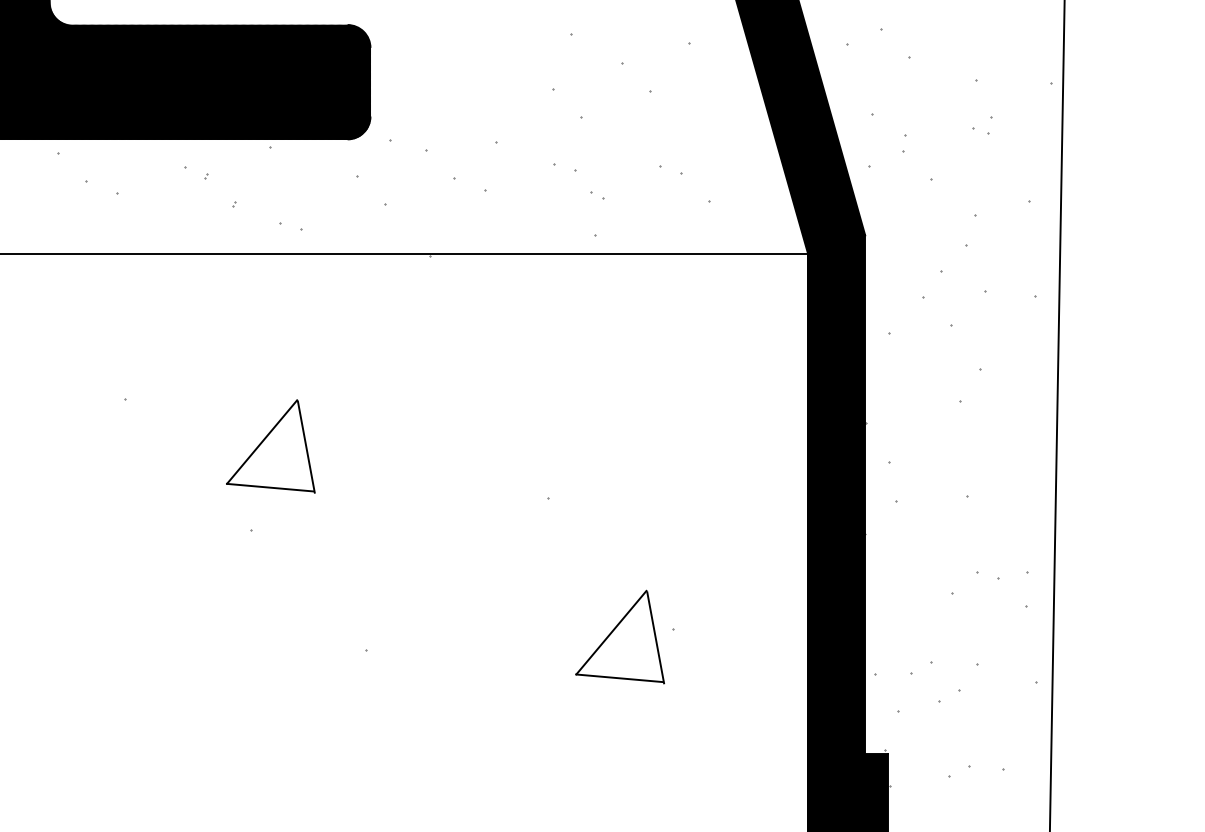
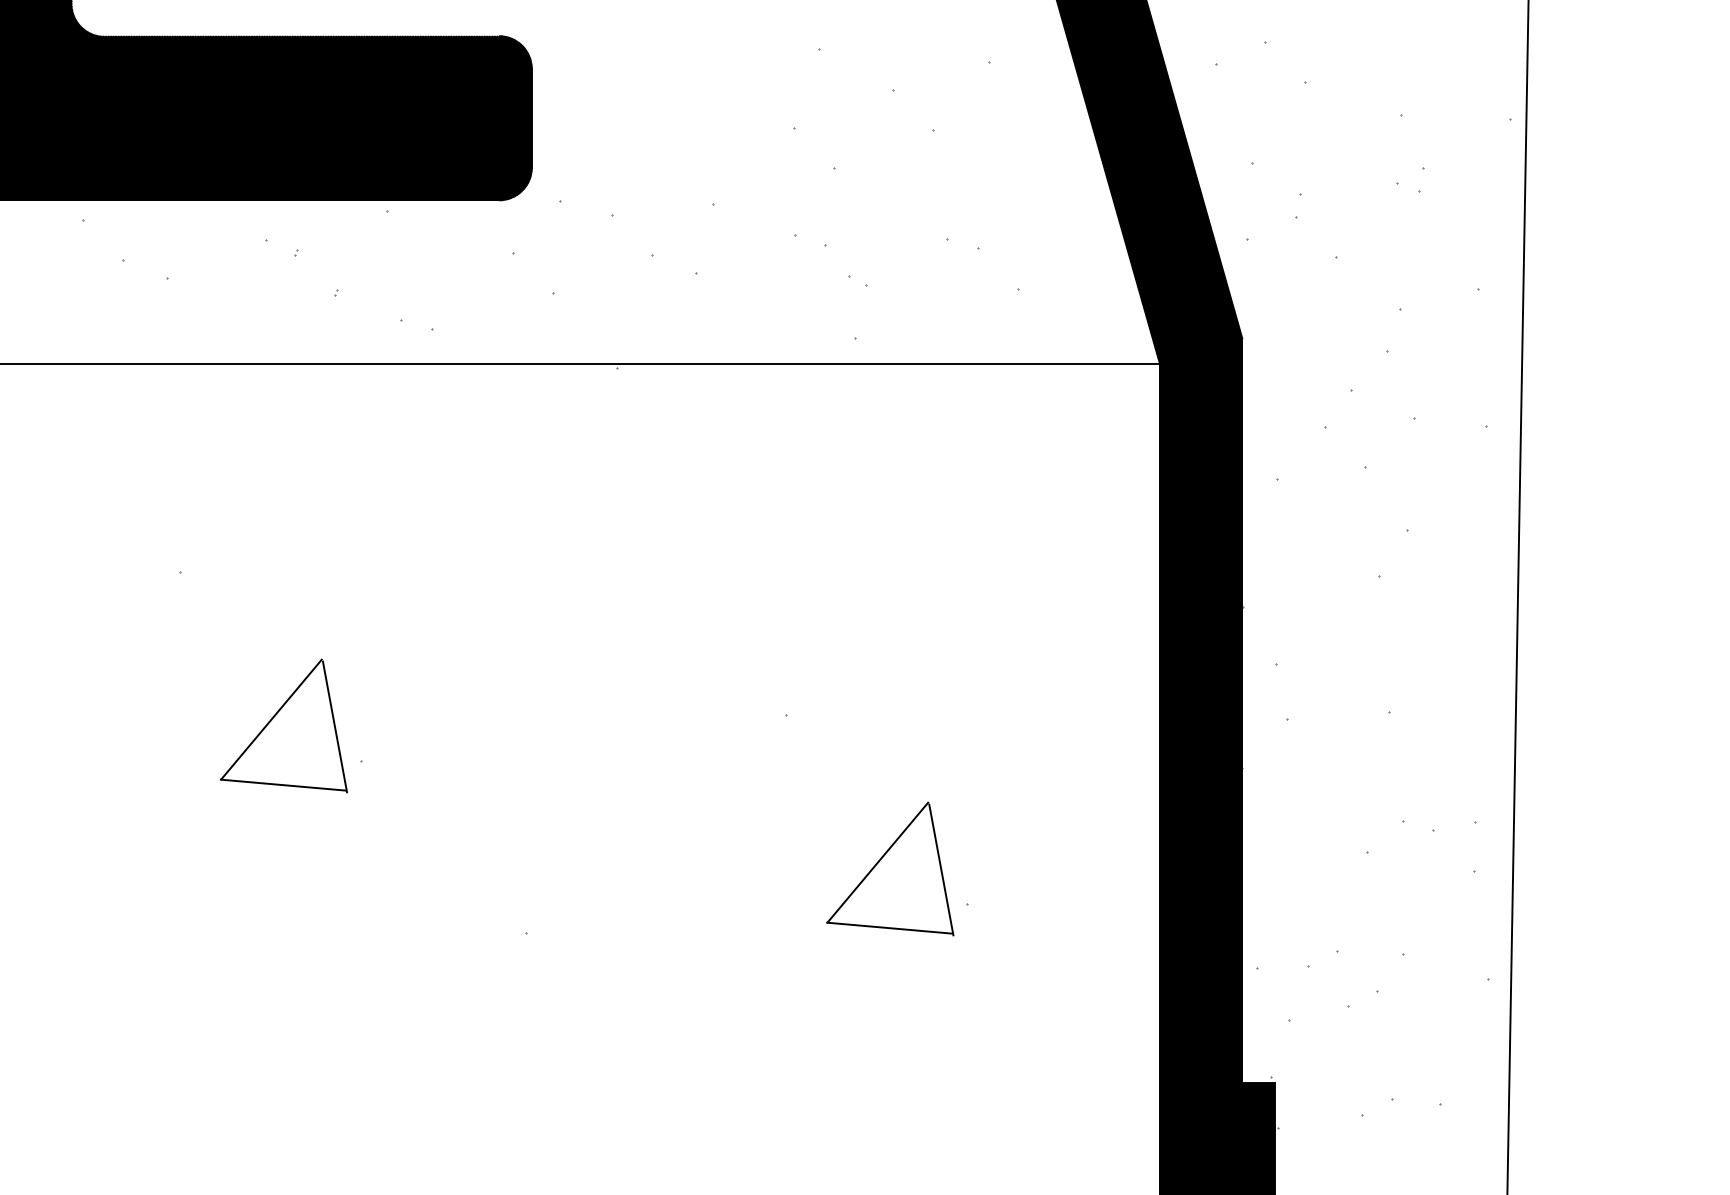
part: (270, 446) -> (283, 726), moved
part: (619, 636) -> (889, 868), moved

